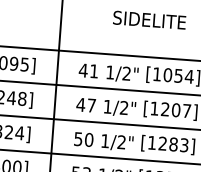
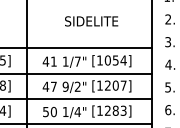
text: (126, 73) -> (77, 61), 1/2" -> 1/7"
text: (107, 106) -> (65, 86), 1/2" -> 9/2"
text: (121, 141) -> (77, 111), 1/2" -> 1/4"

